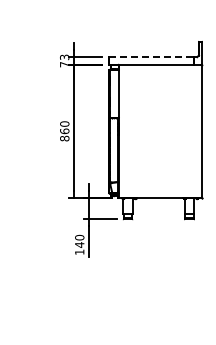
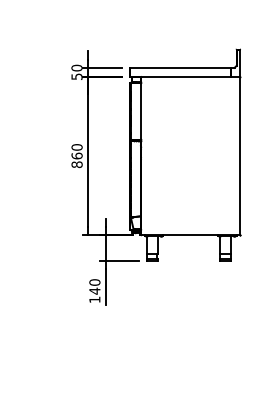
line: (152, 57) -> (181, 68), dashed -> solid
text: (64, 60) -> (76, 71), 73 -> 50

